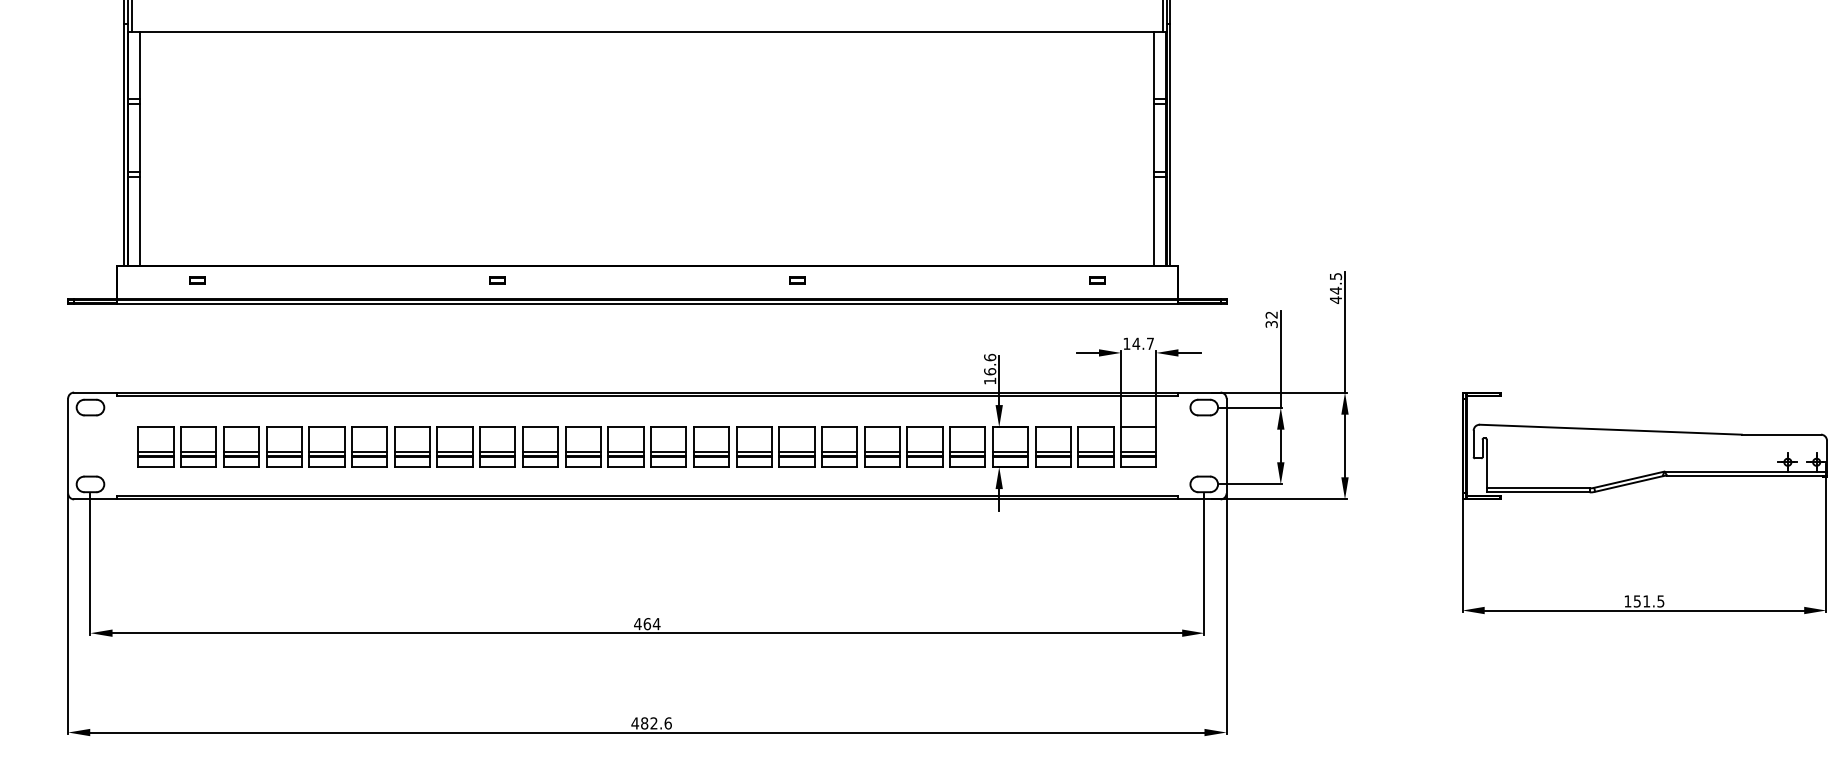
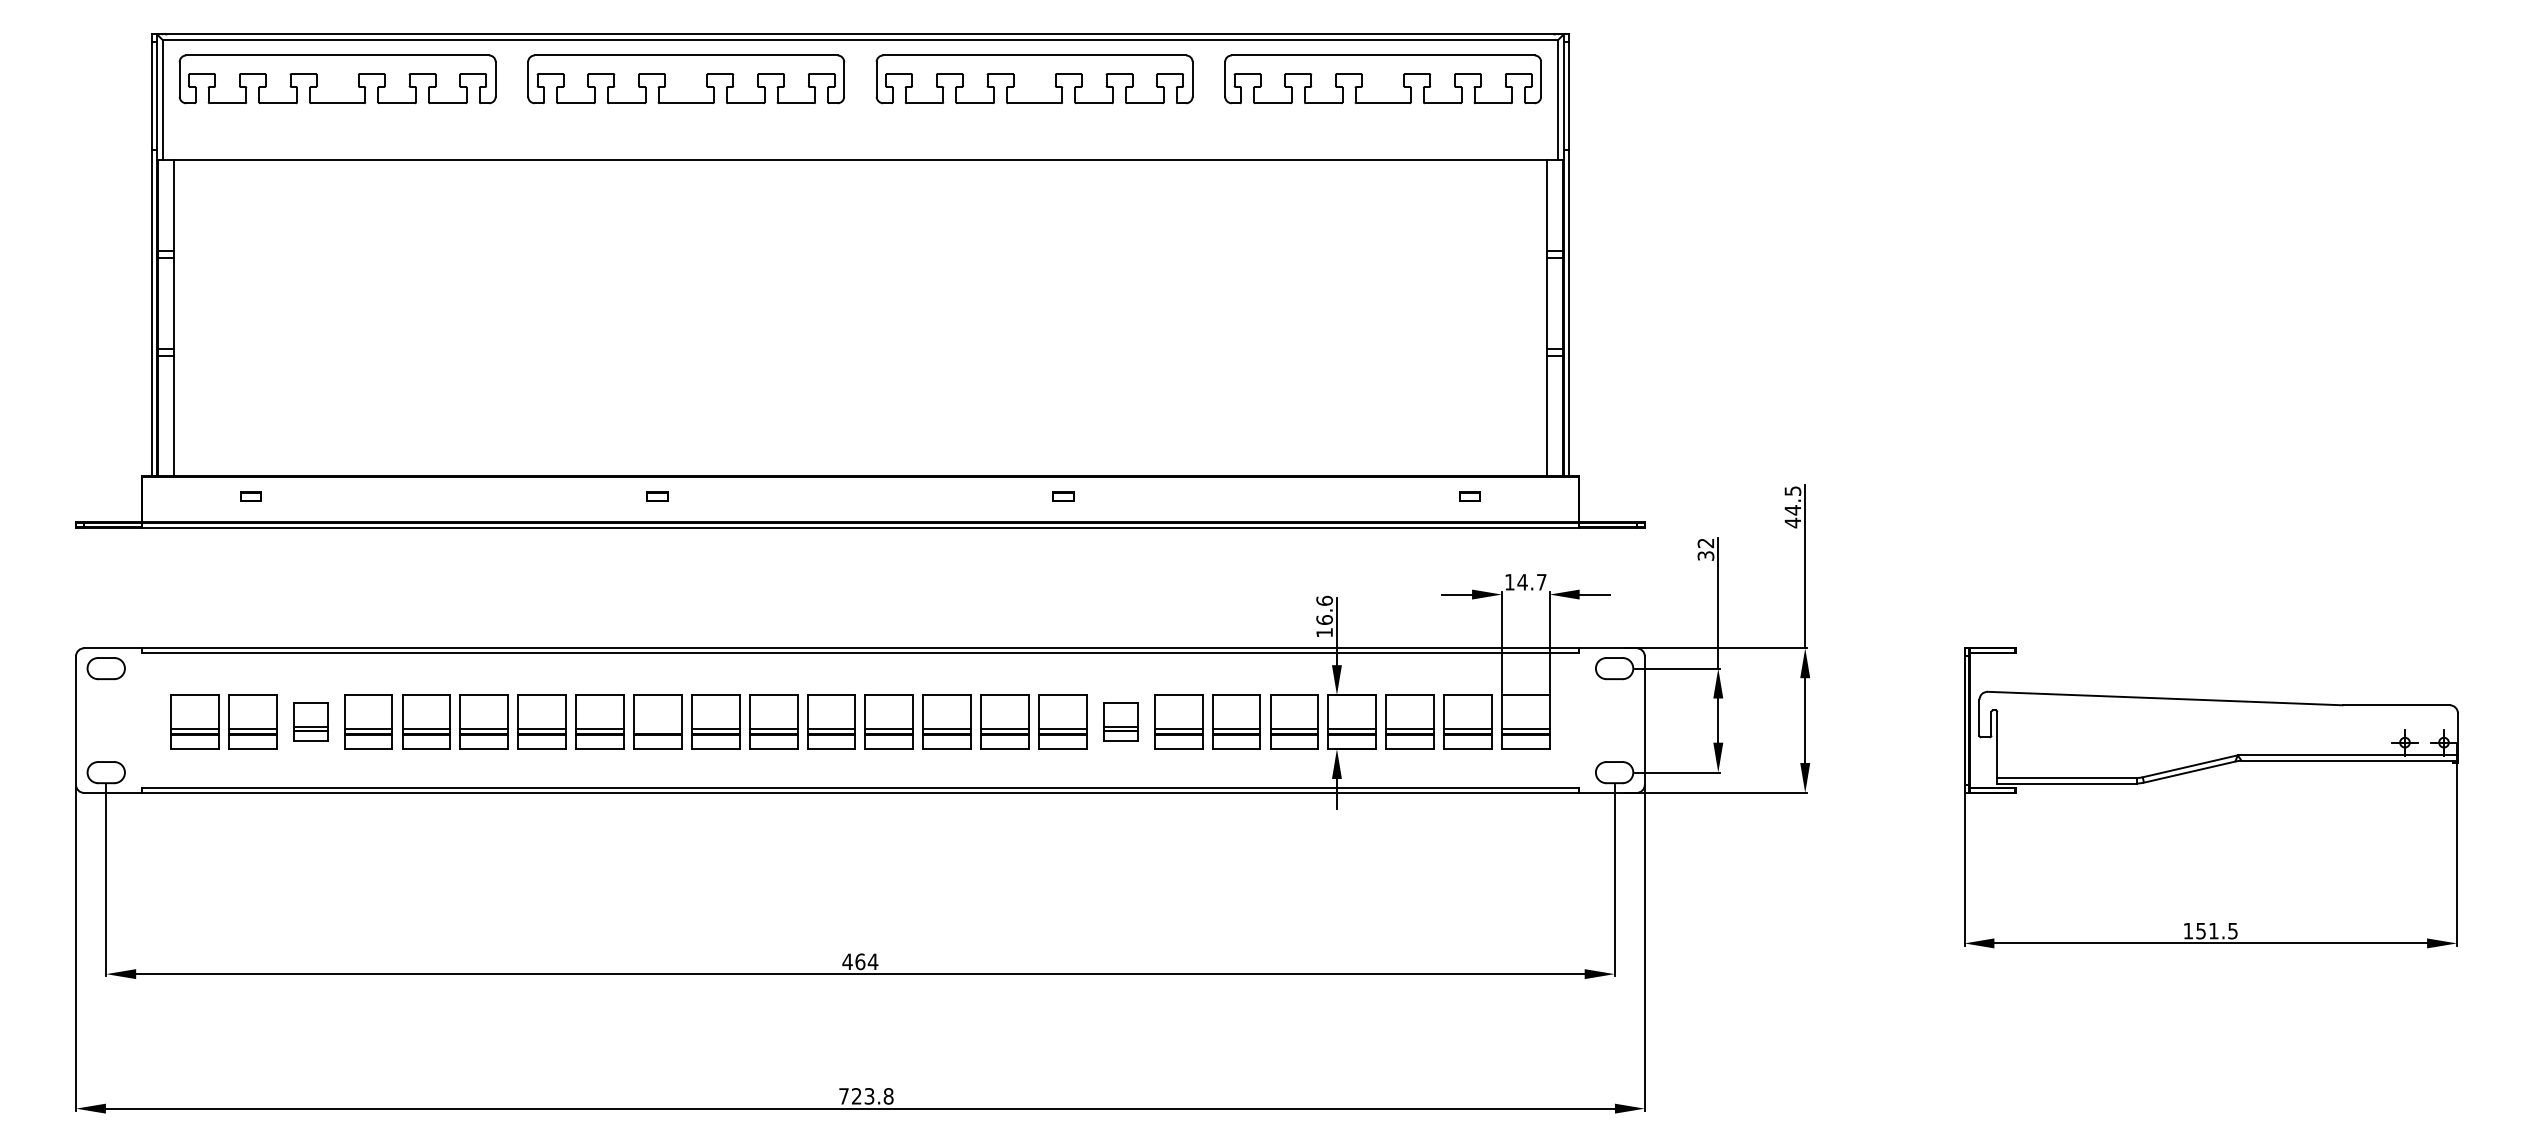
part: (241, 446) -> (310, 721), size x0.7
part: (839, 446) -> (1120, 721), size x0.7
line: (497, 452) -> (657, 729), removed
text: (651, 723) -> (865, 1096), 482.6 -> 723.8

